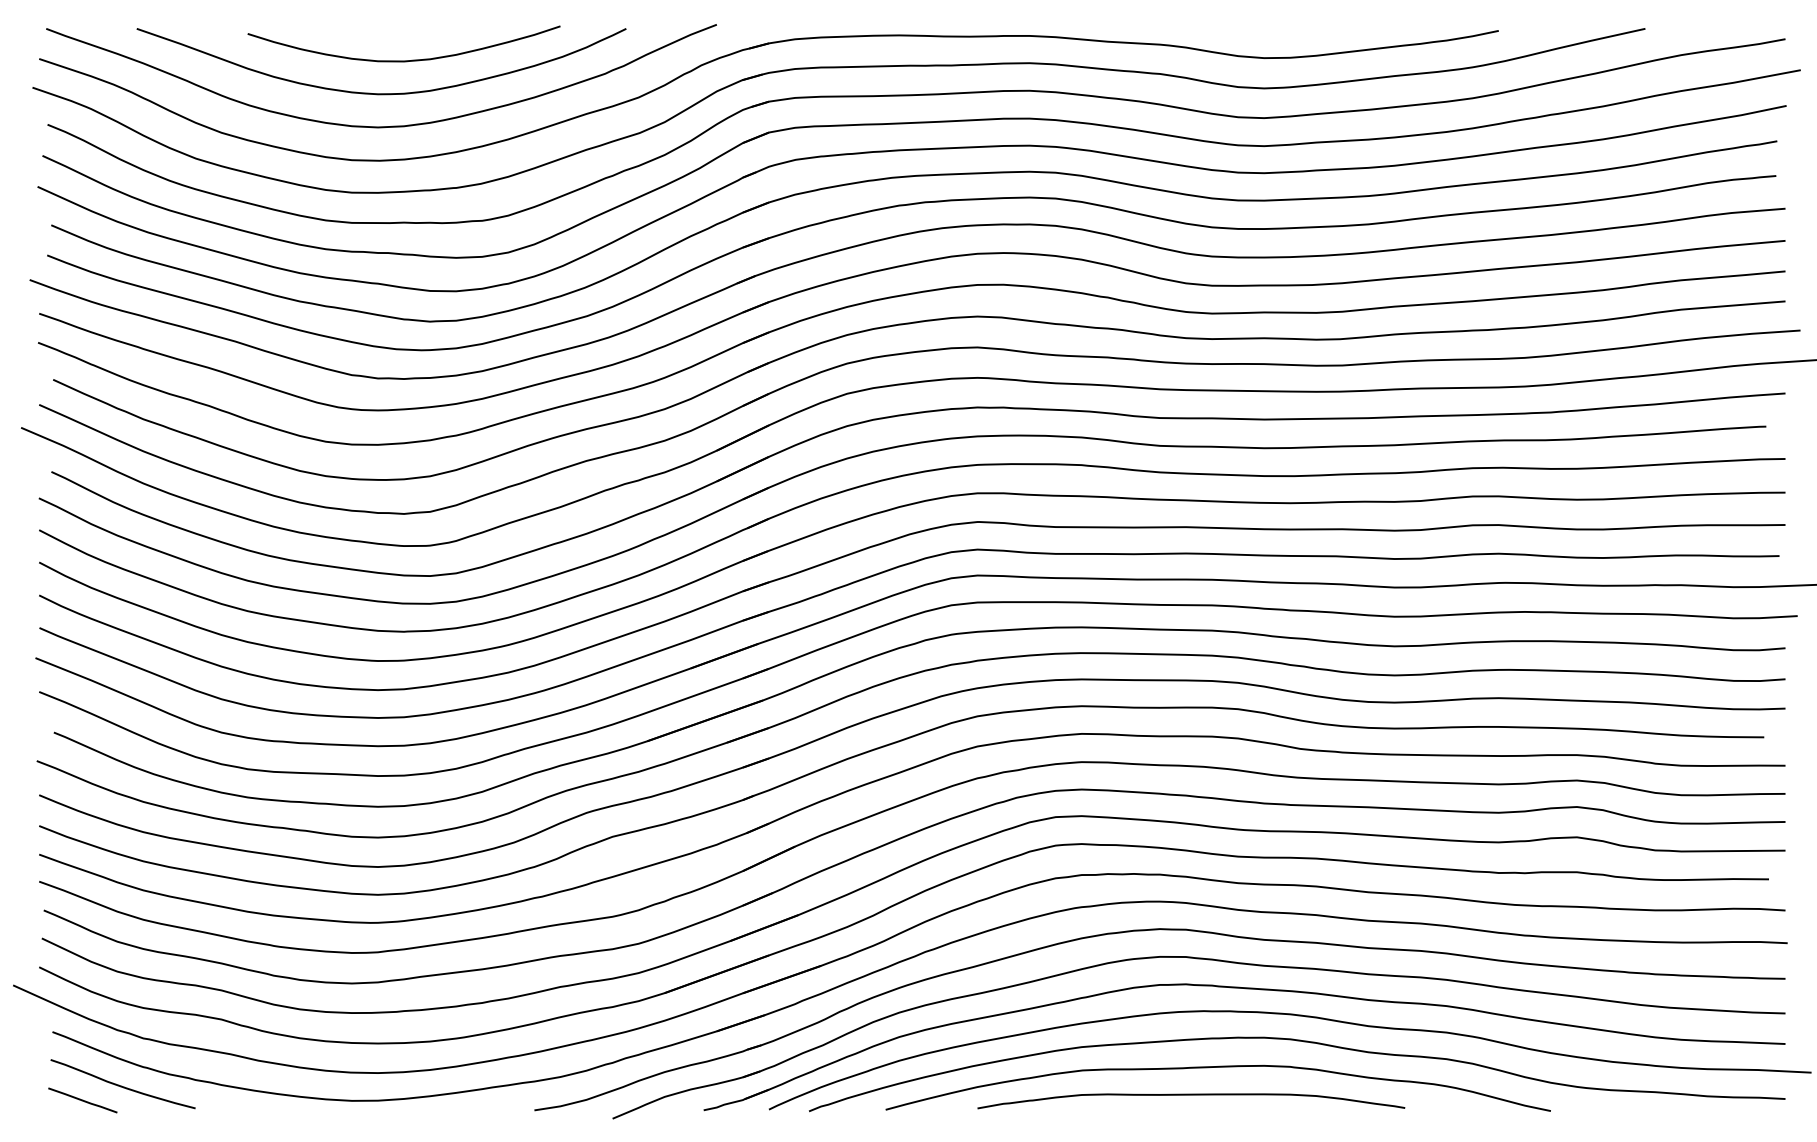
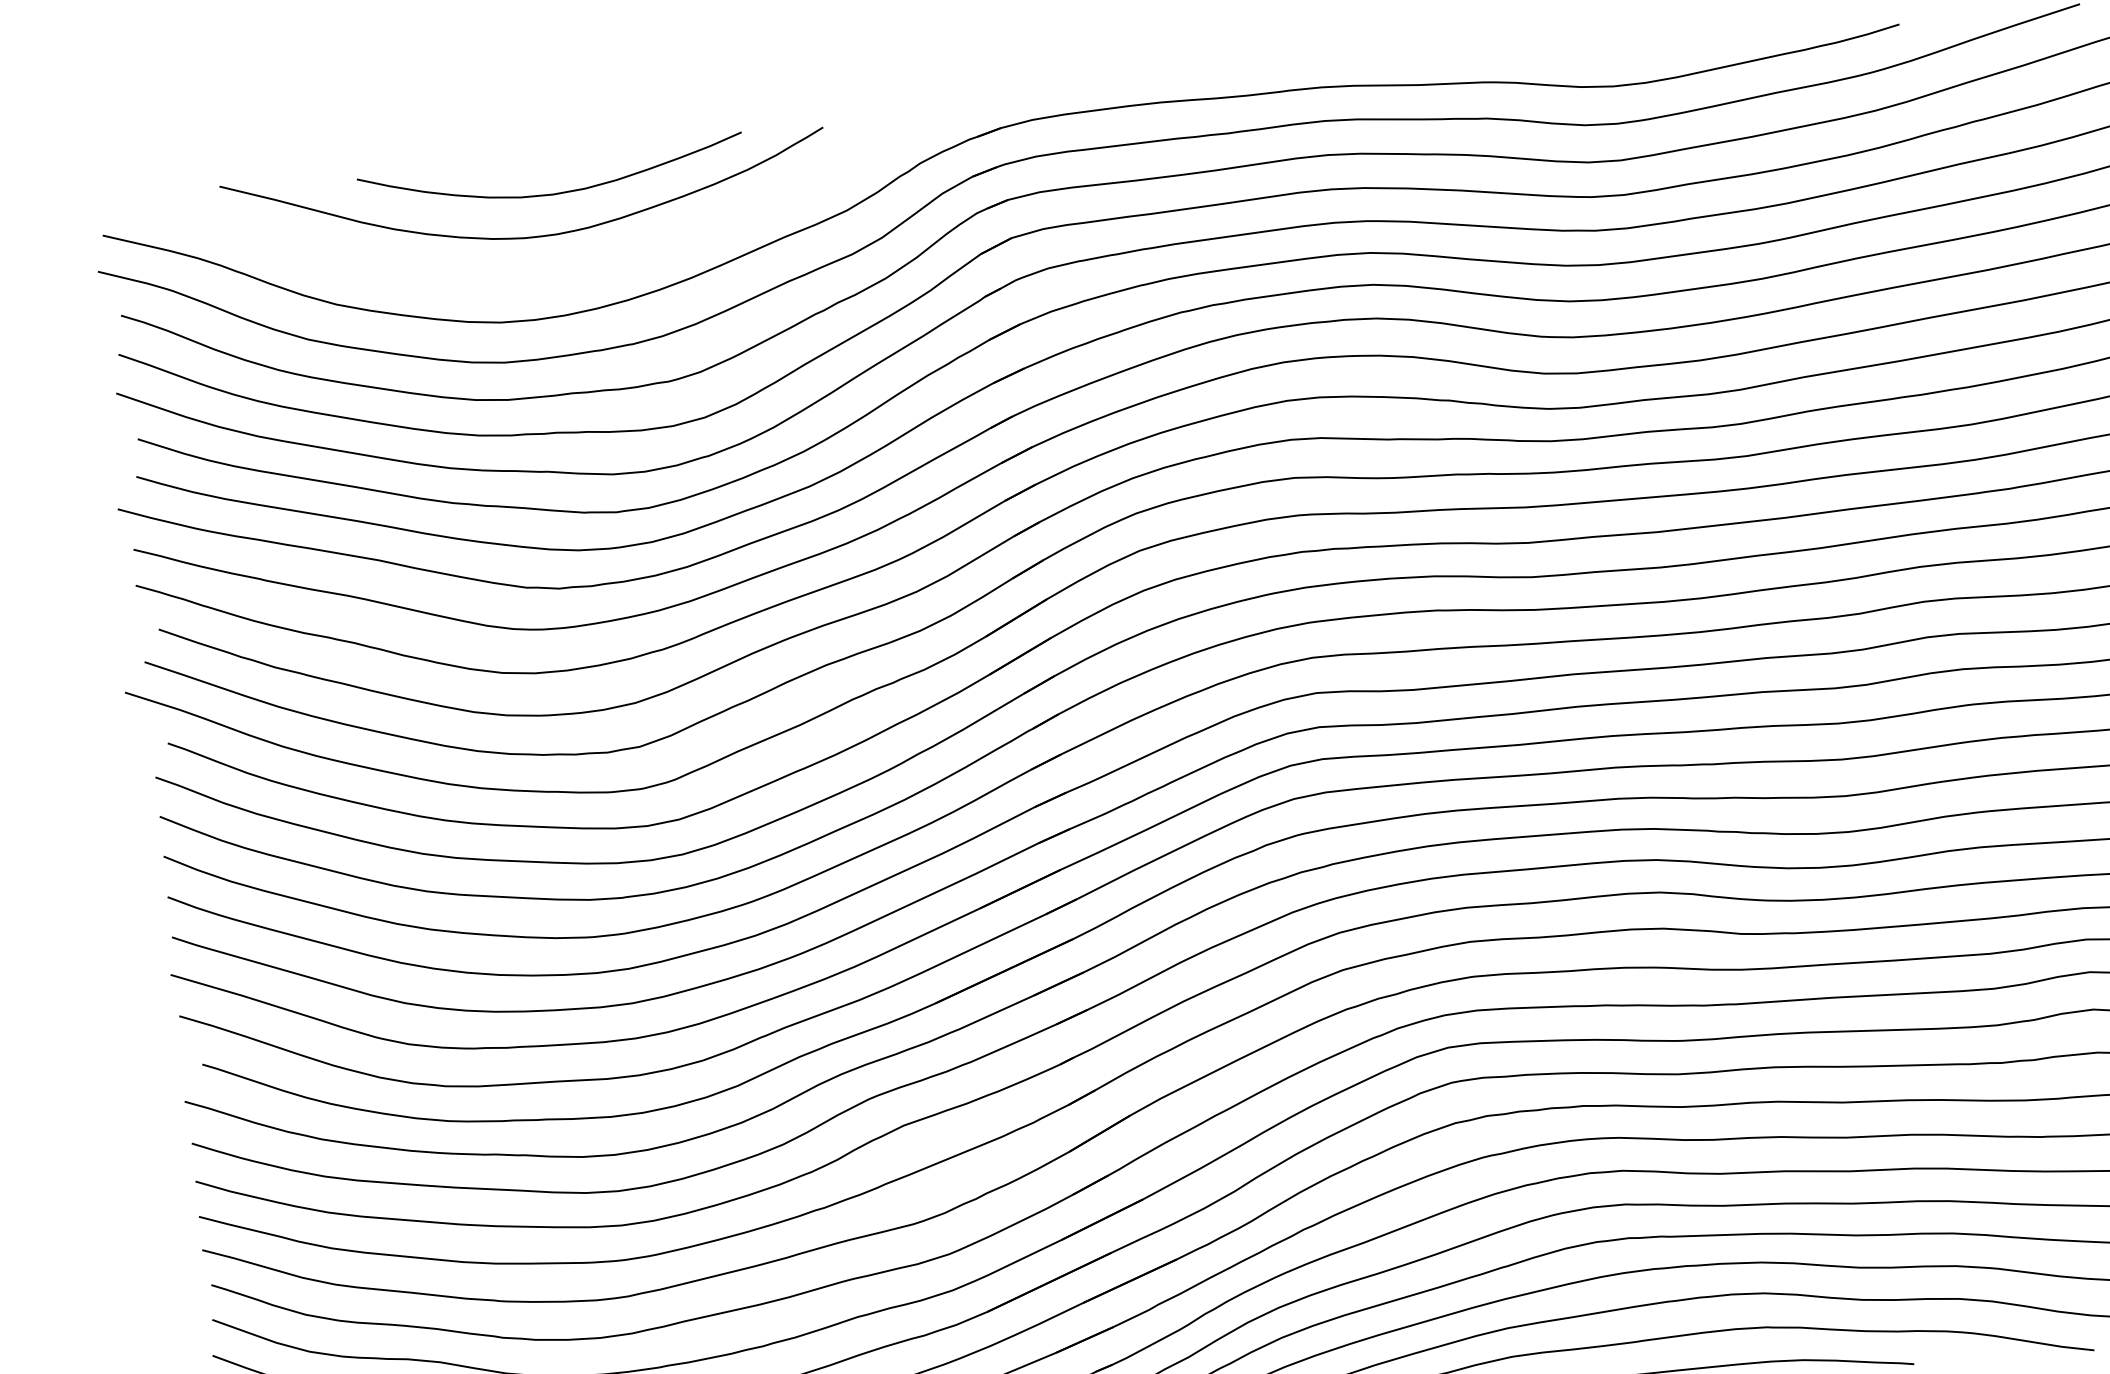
curve: (381, 126) -> (533, 277), removed

